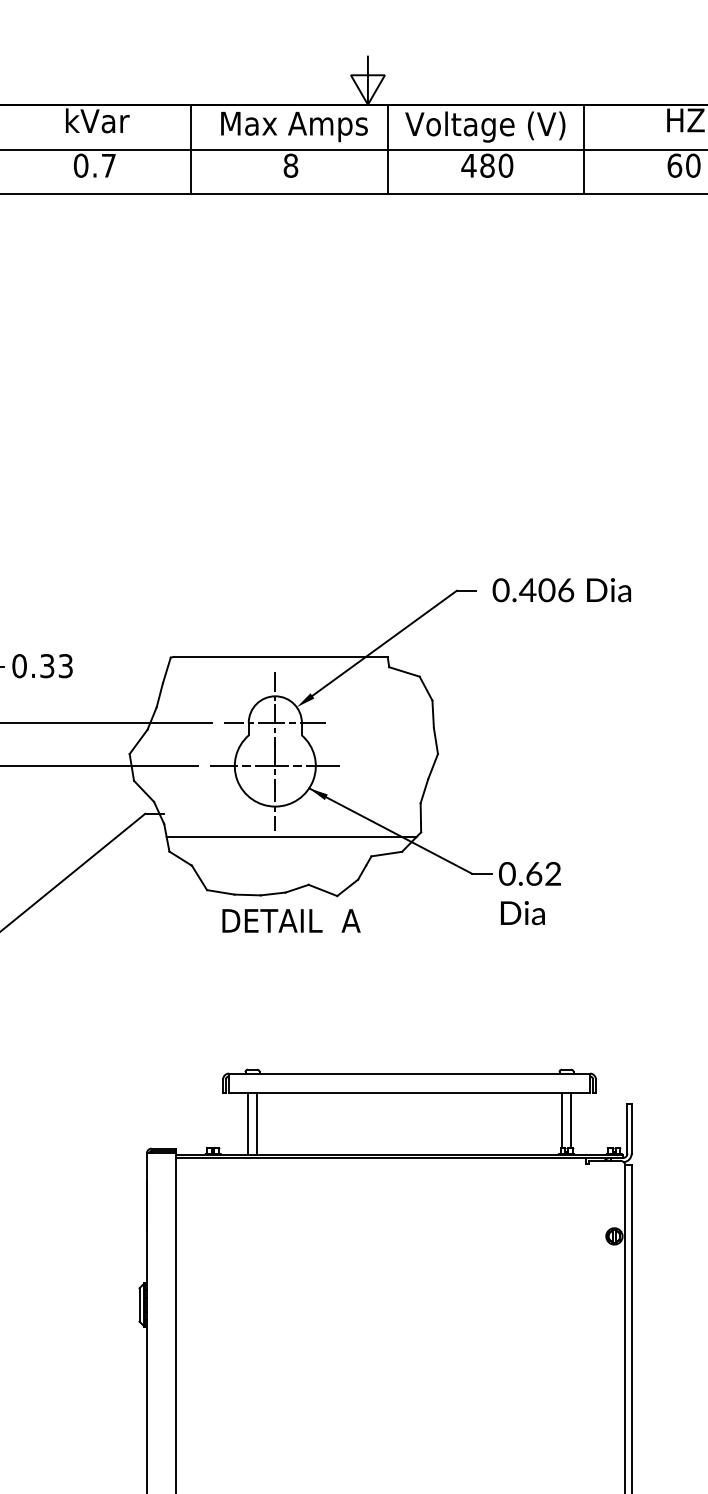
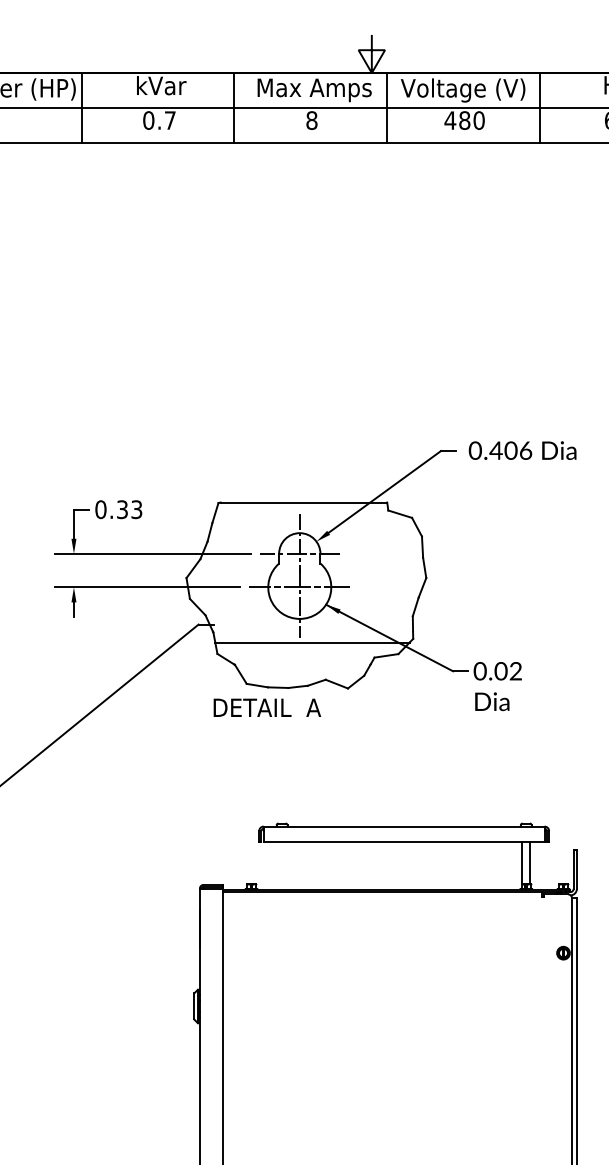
text: (533, 872) -> (500, 670), 0.62 -> 0.02
text: (291, 920) -> (267, 707), moved
line: (247, 1123) -> (278, 865), removed
line: (256, 1123) -> (285, 865), removed

